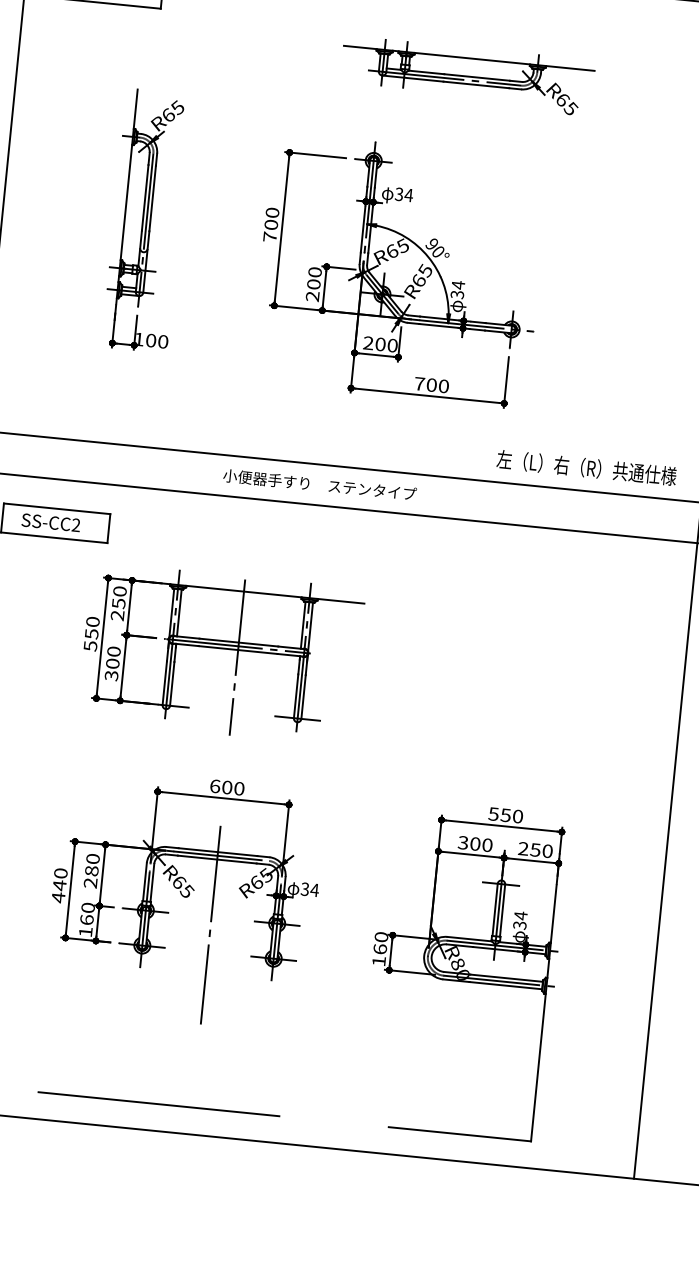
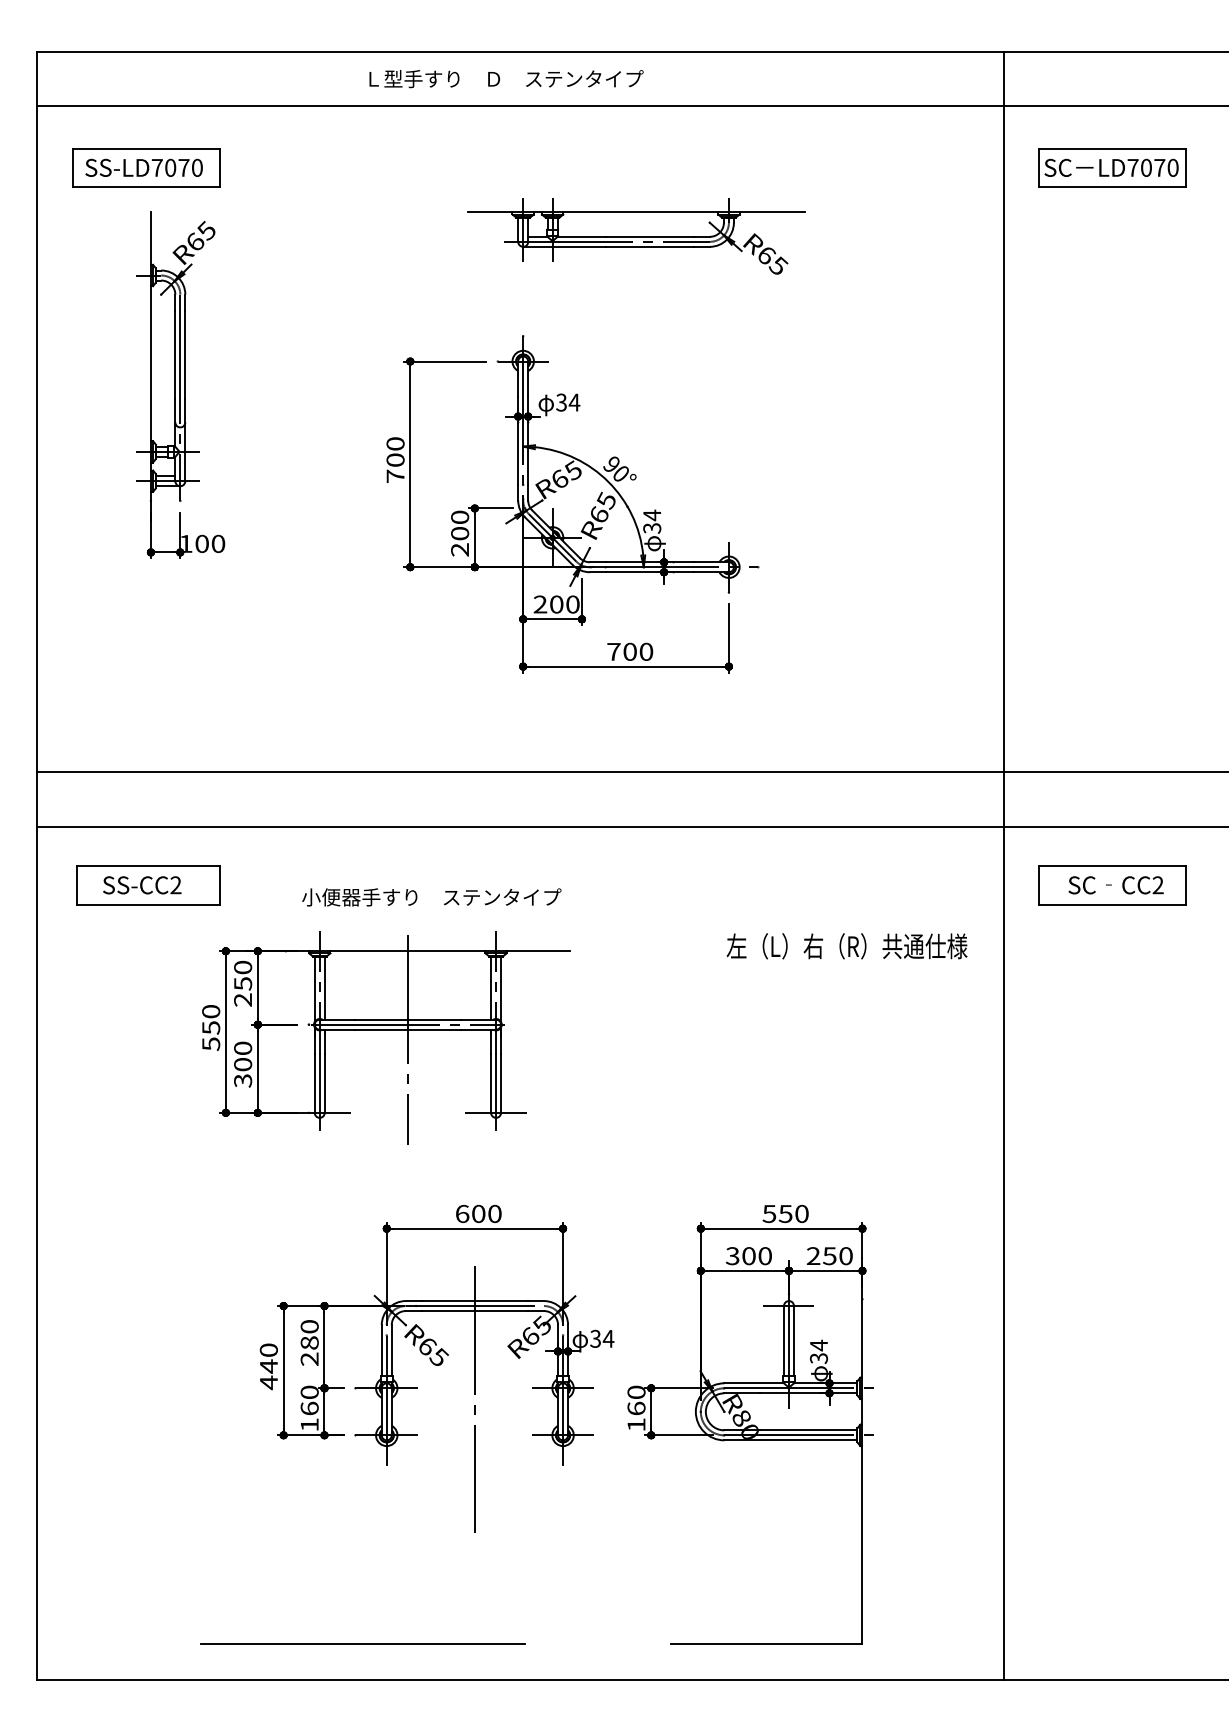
part: (146, 220) -> (180, 384), moved
text: (586, 467) -> (846, 946), moved
text: (319, 485) -> (431, 897), moved
part: (184, 899) -> (436, 1368), moved

